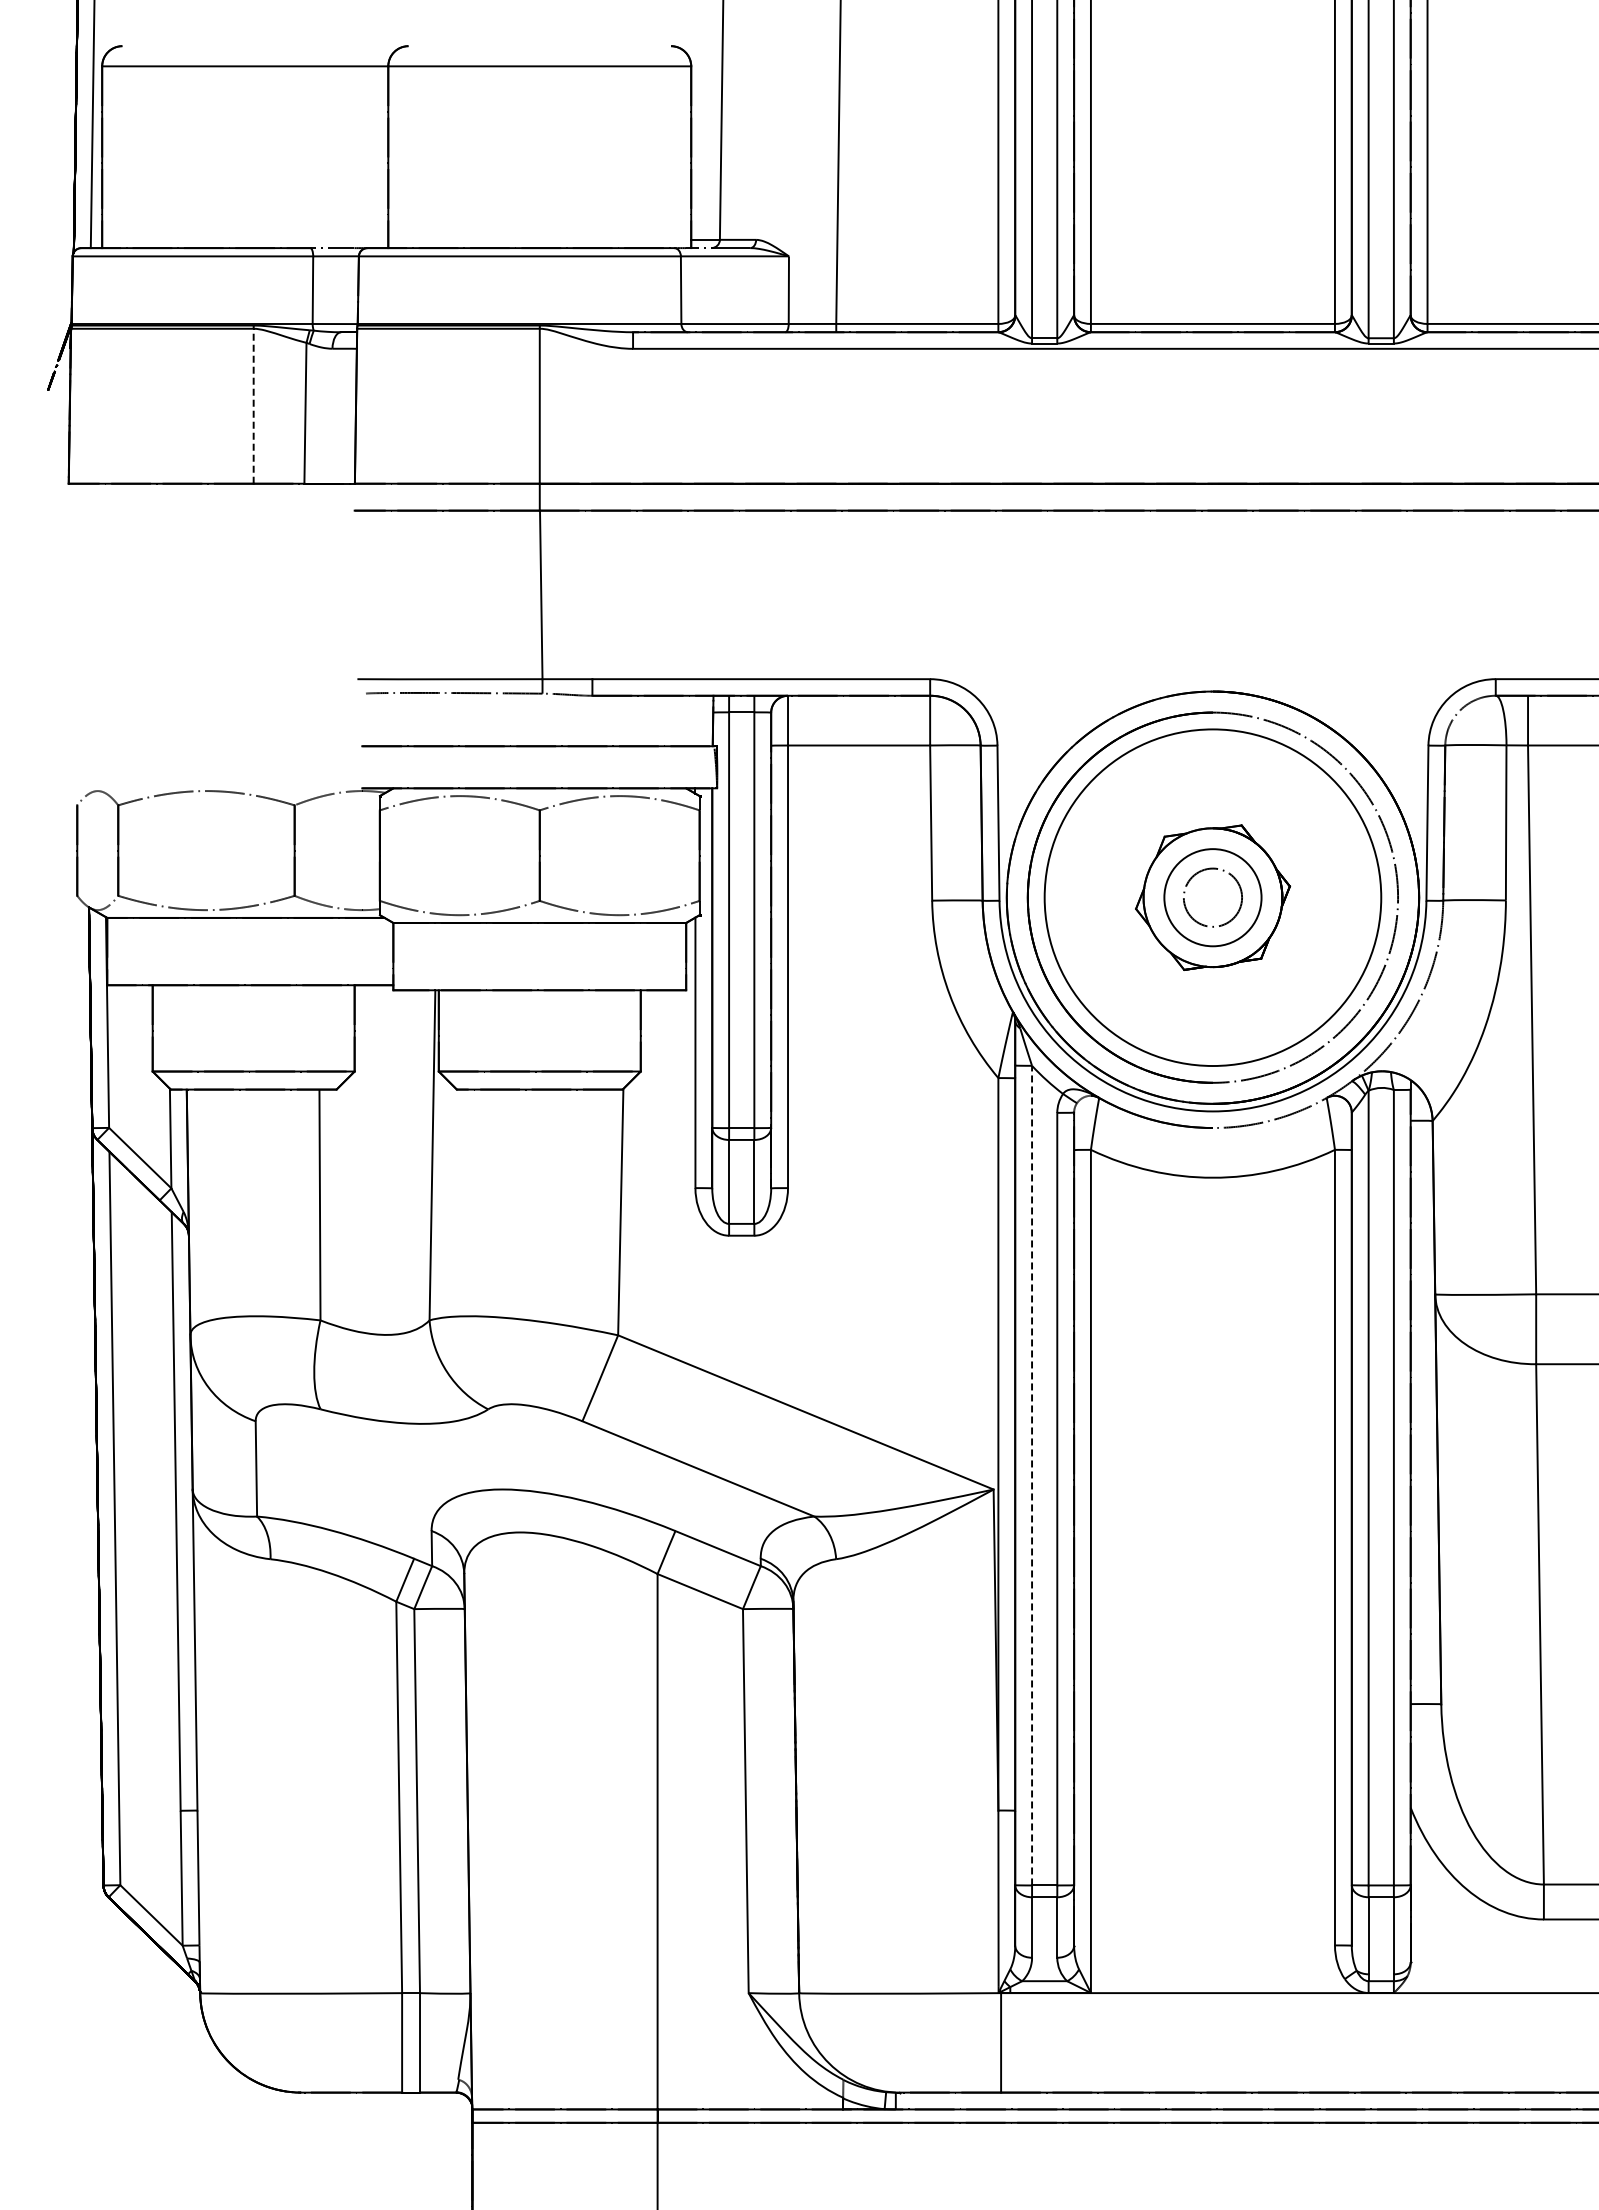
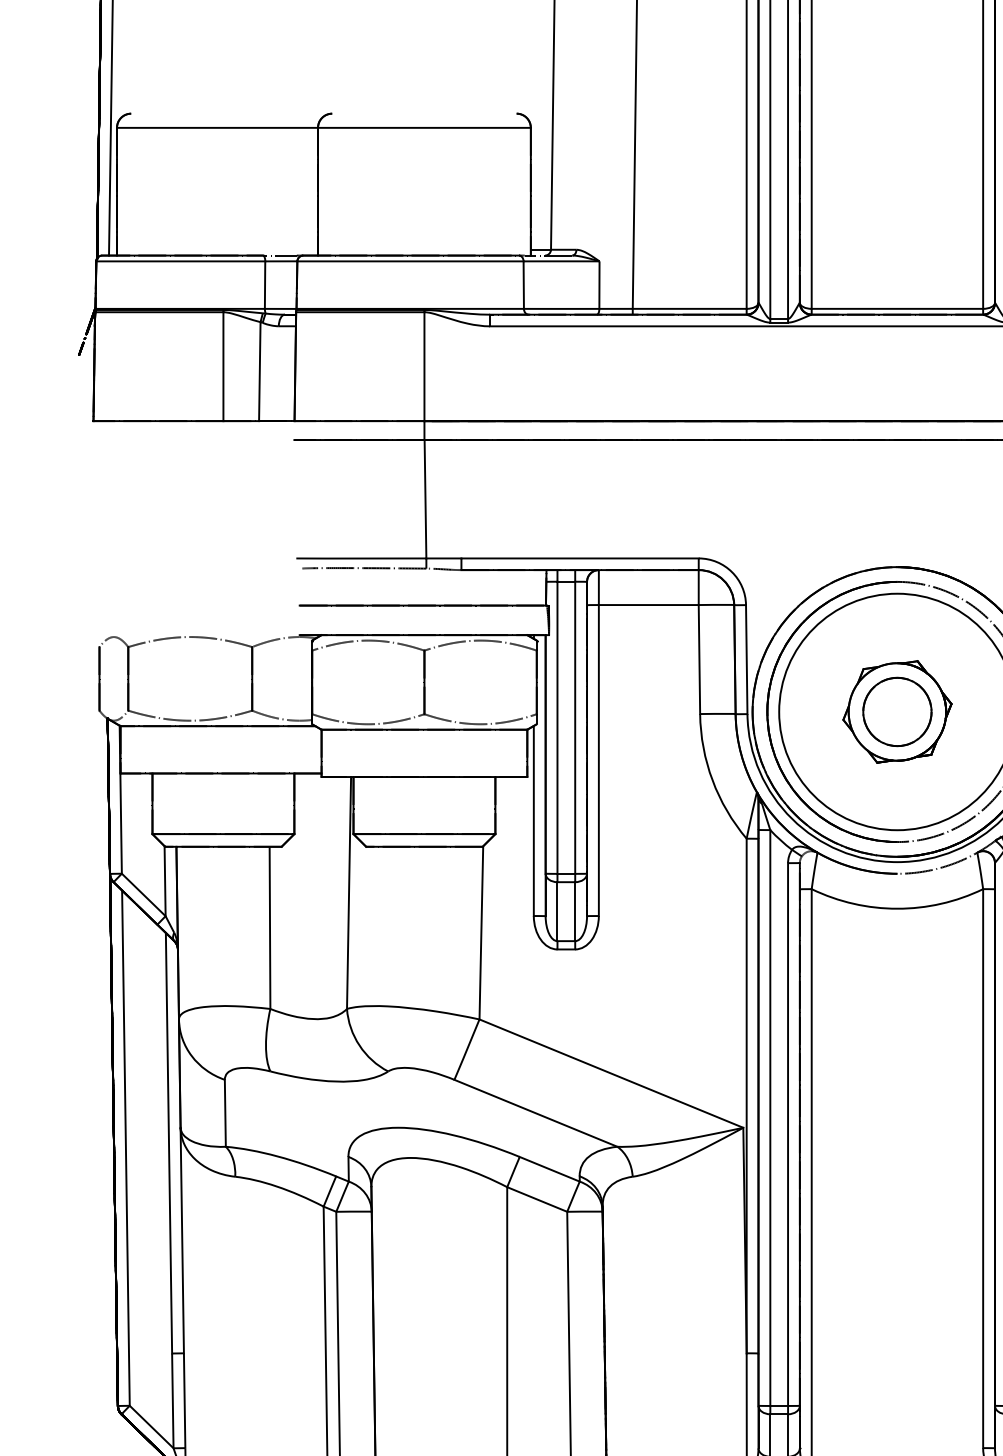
line: (253, 405) -> (223, 366), dashed -> solid
circle: (1212, 897) -> (897, 711), size x1.67
line: (1032, 1475) -> (770, 1117), dashed -> solid

